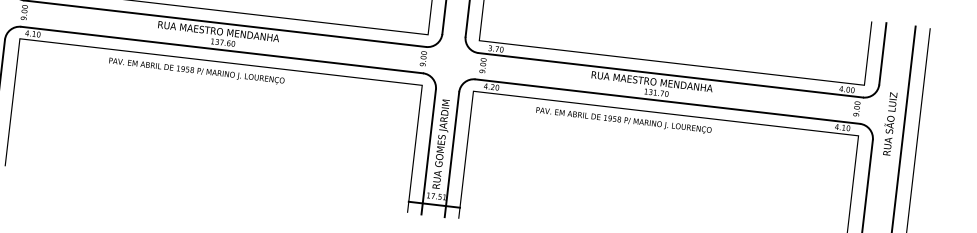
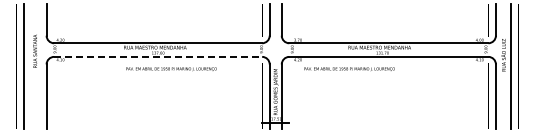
line: (222, 49) -> (158, 56), solid -> dashed
text: (196, 71) -> (171, 69), moved
text: (623, 119) -> (349, 68), moved

